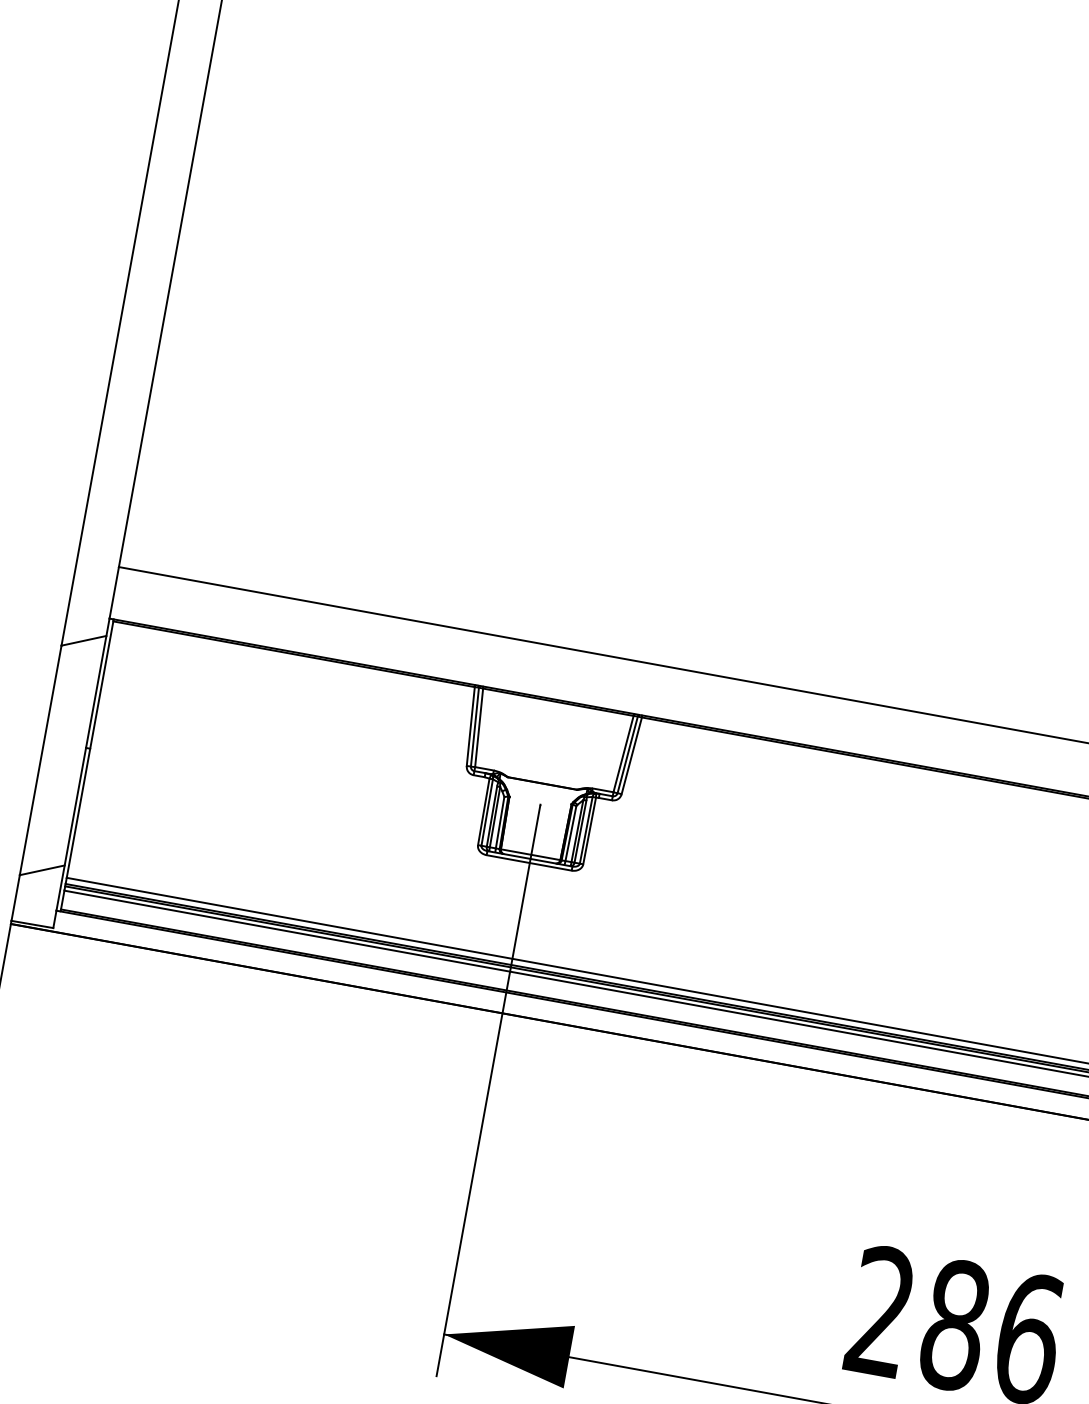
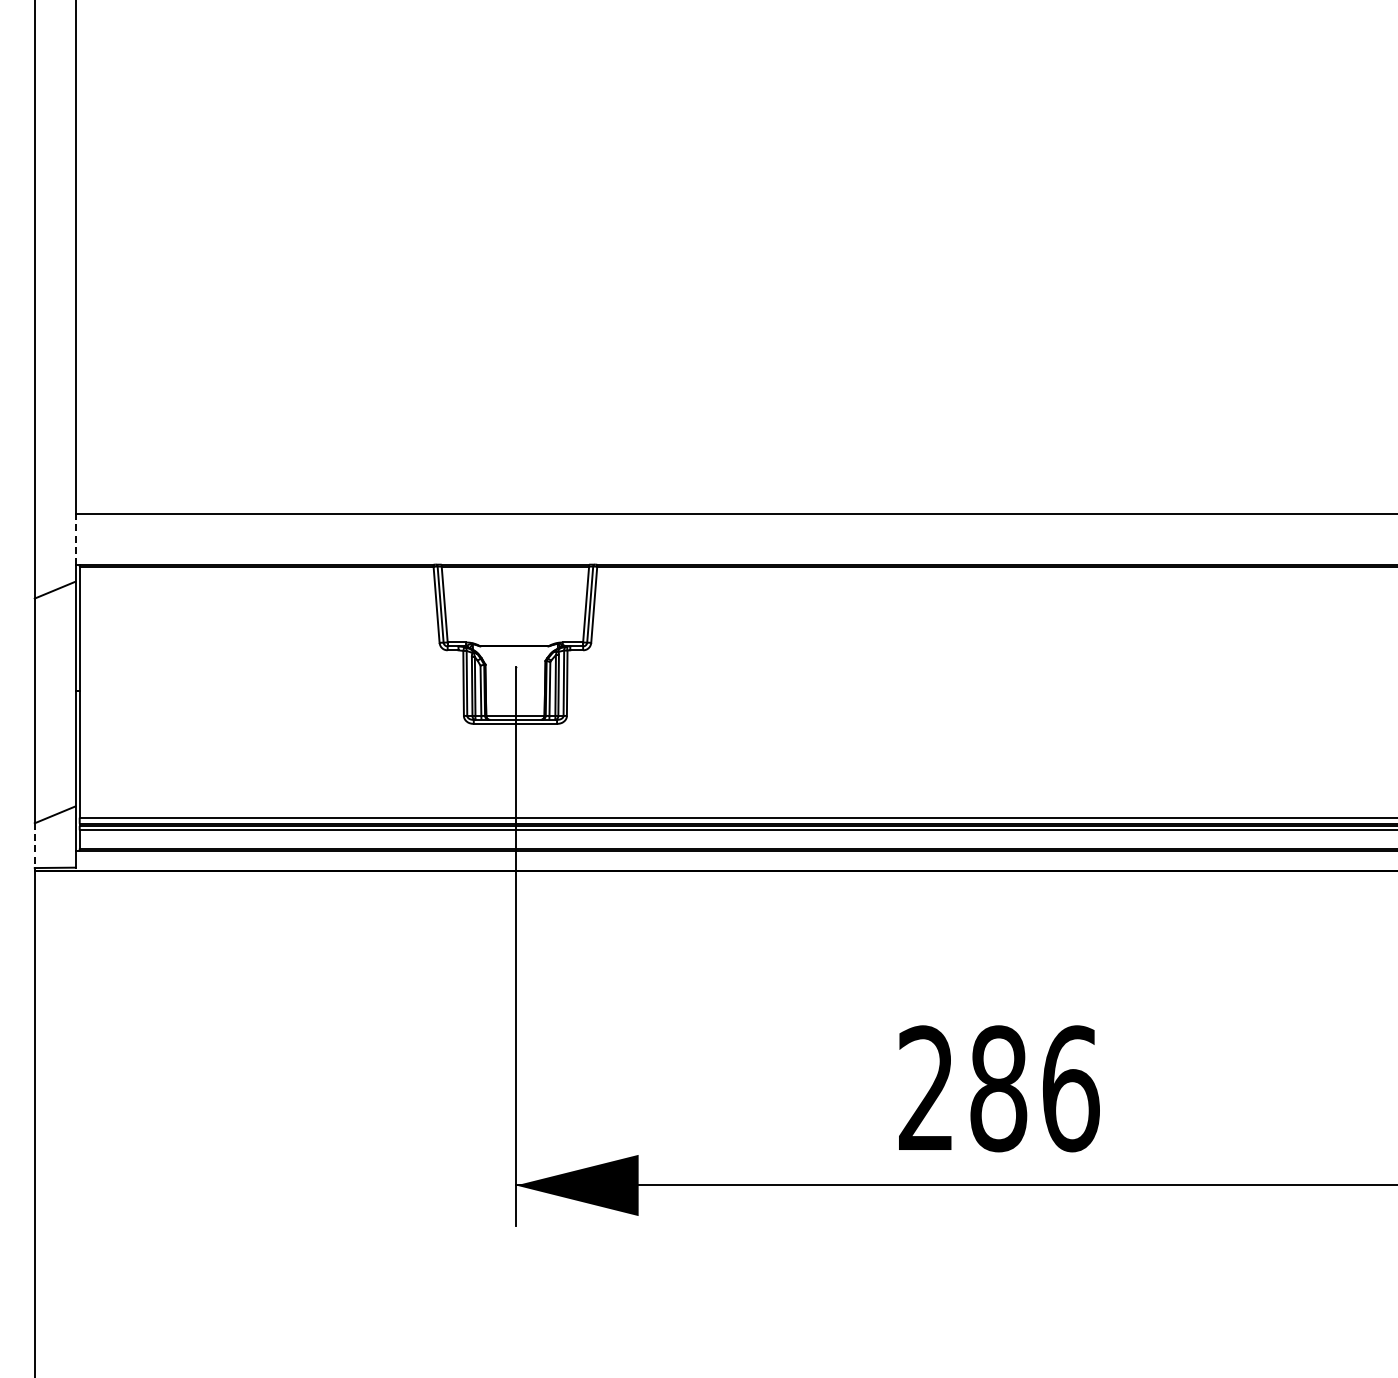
line: (114, 591) -> (75, 538), solid -> dashed
line: (15, 898) -> (34, 846), solid -> dashed

